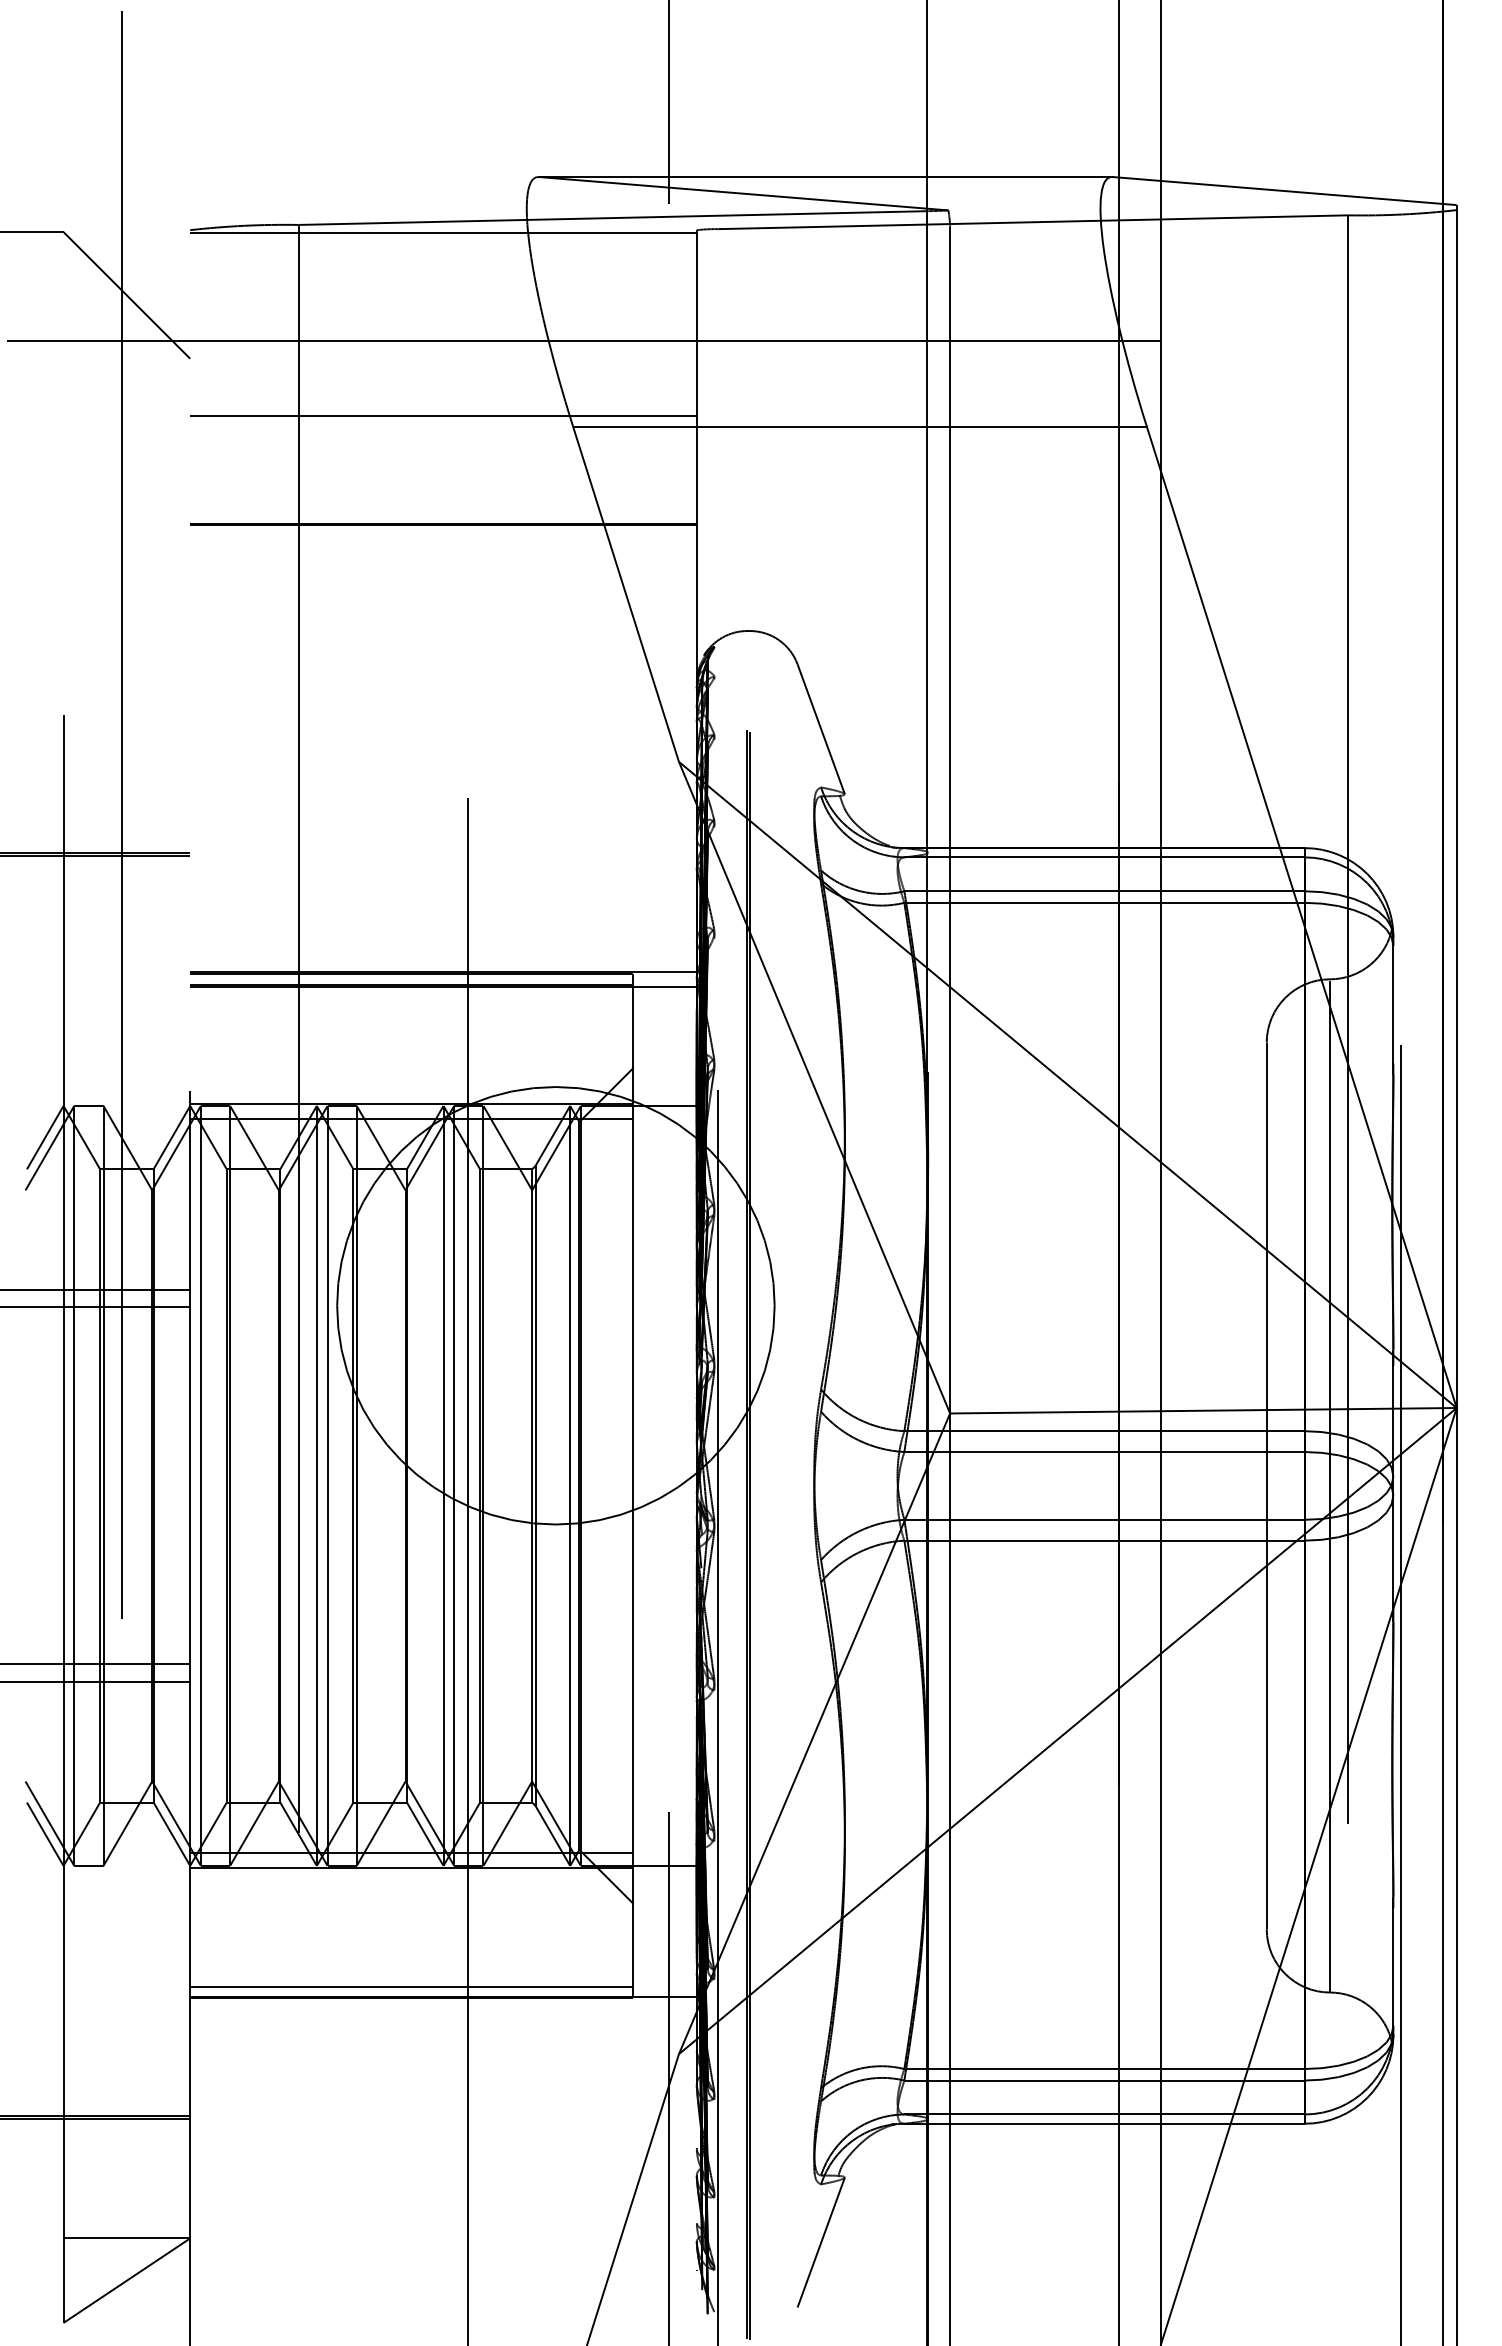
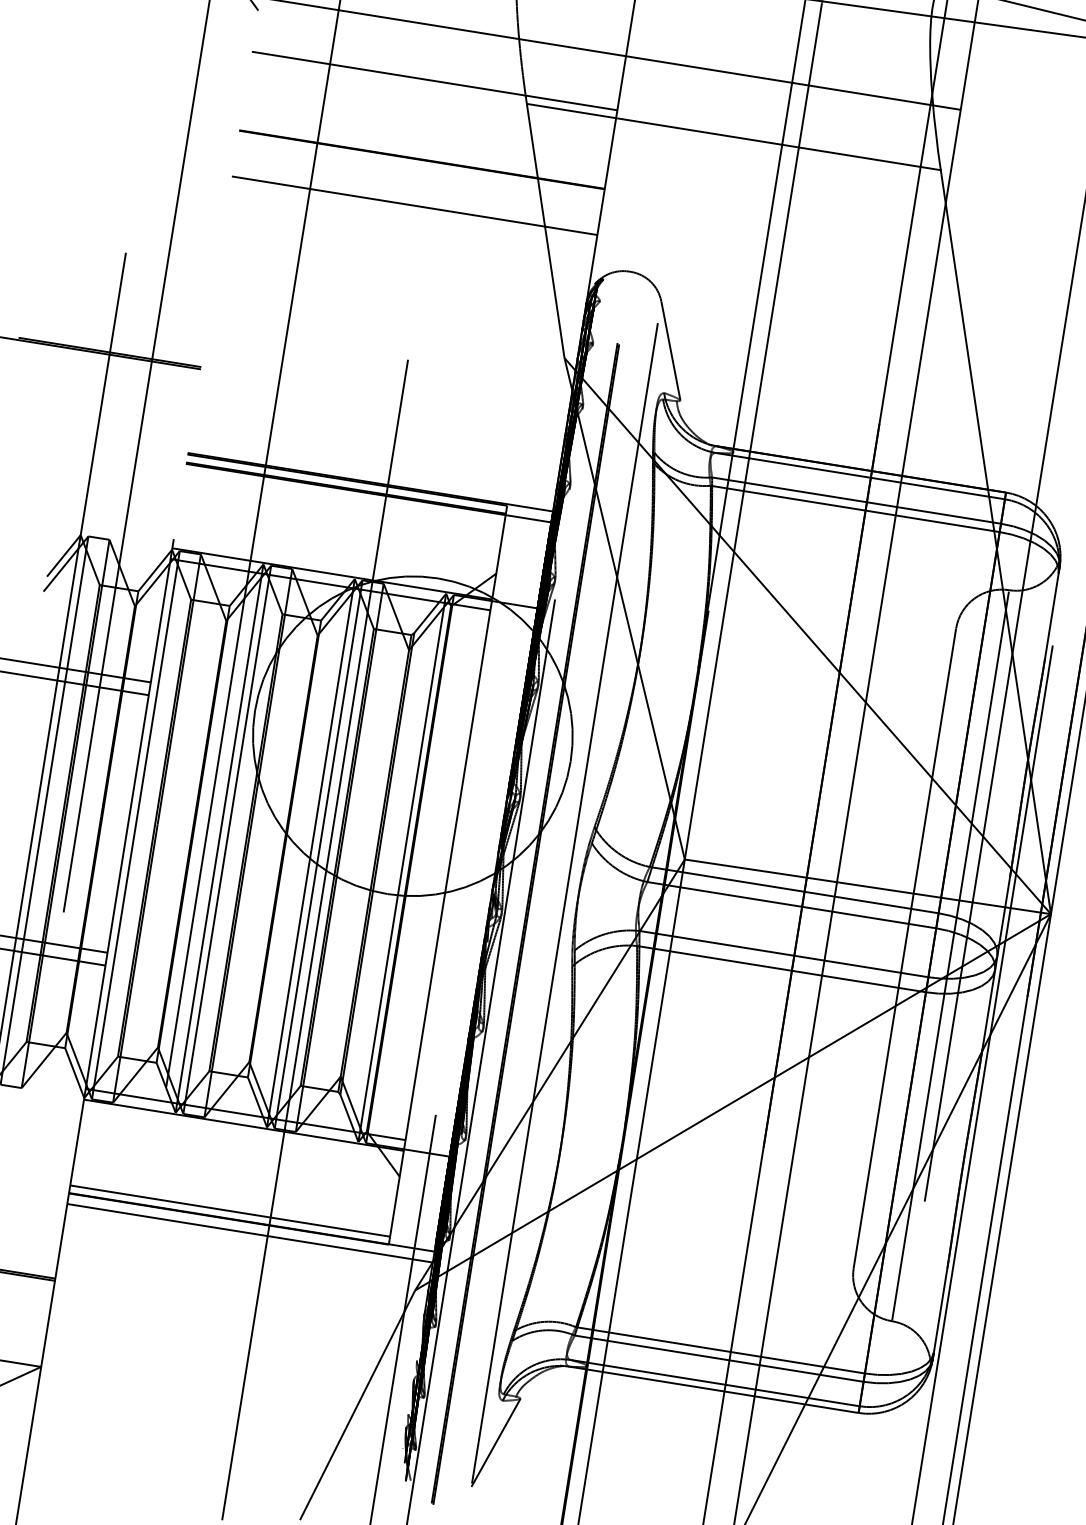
line: (443, 588) -> (414, 205), added
line: (797, 1485) -> (566, 893), added
line: (443, 2012) -> (250, 1233), added

